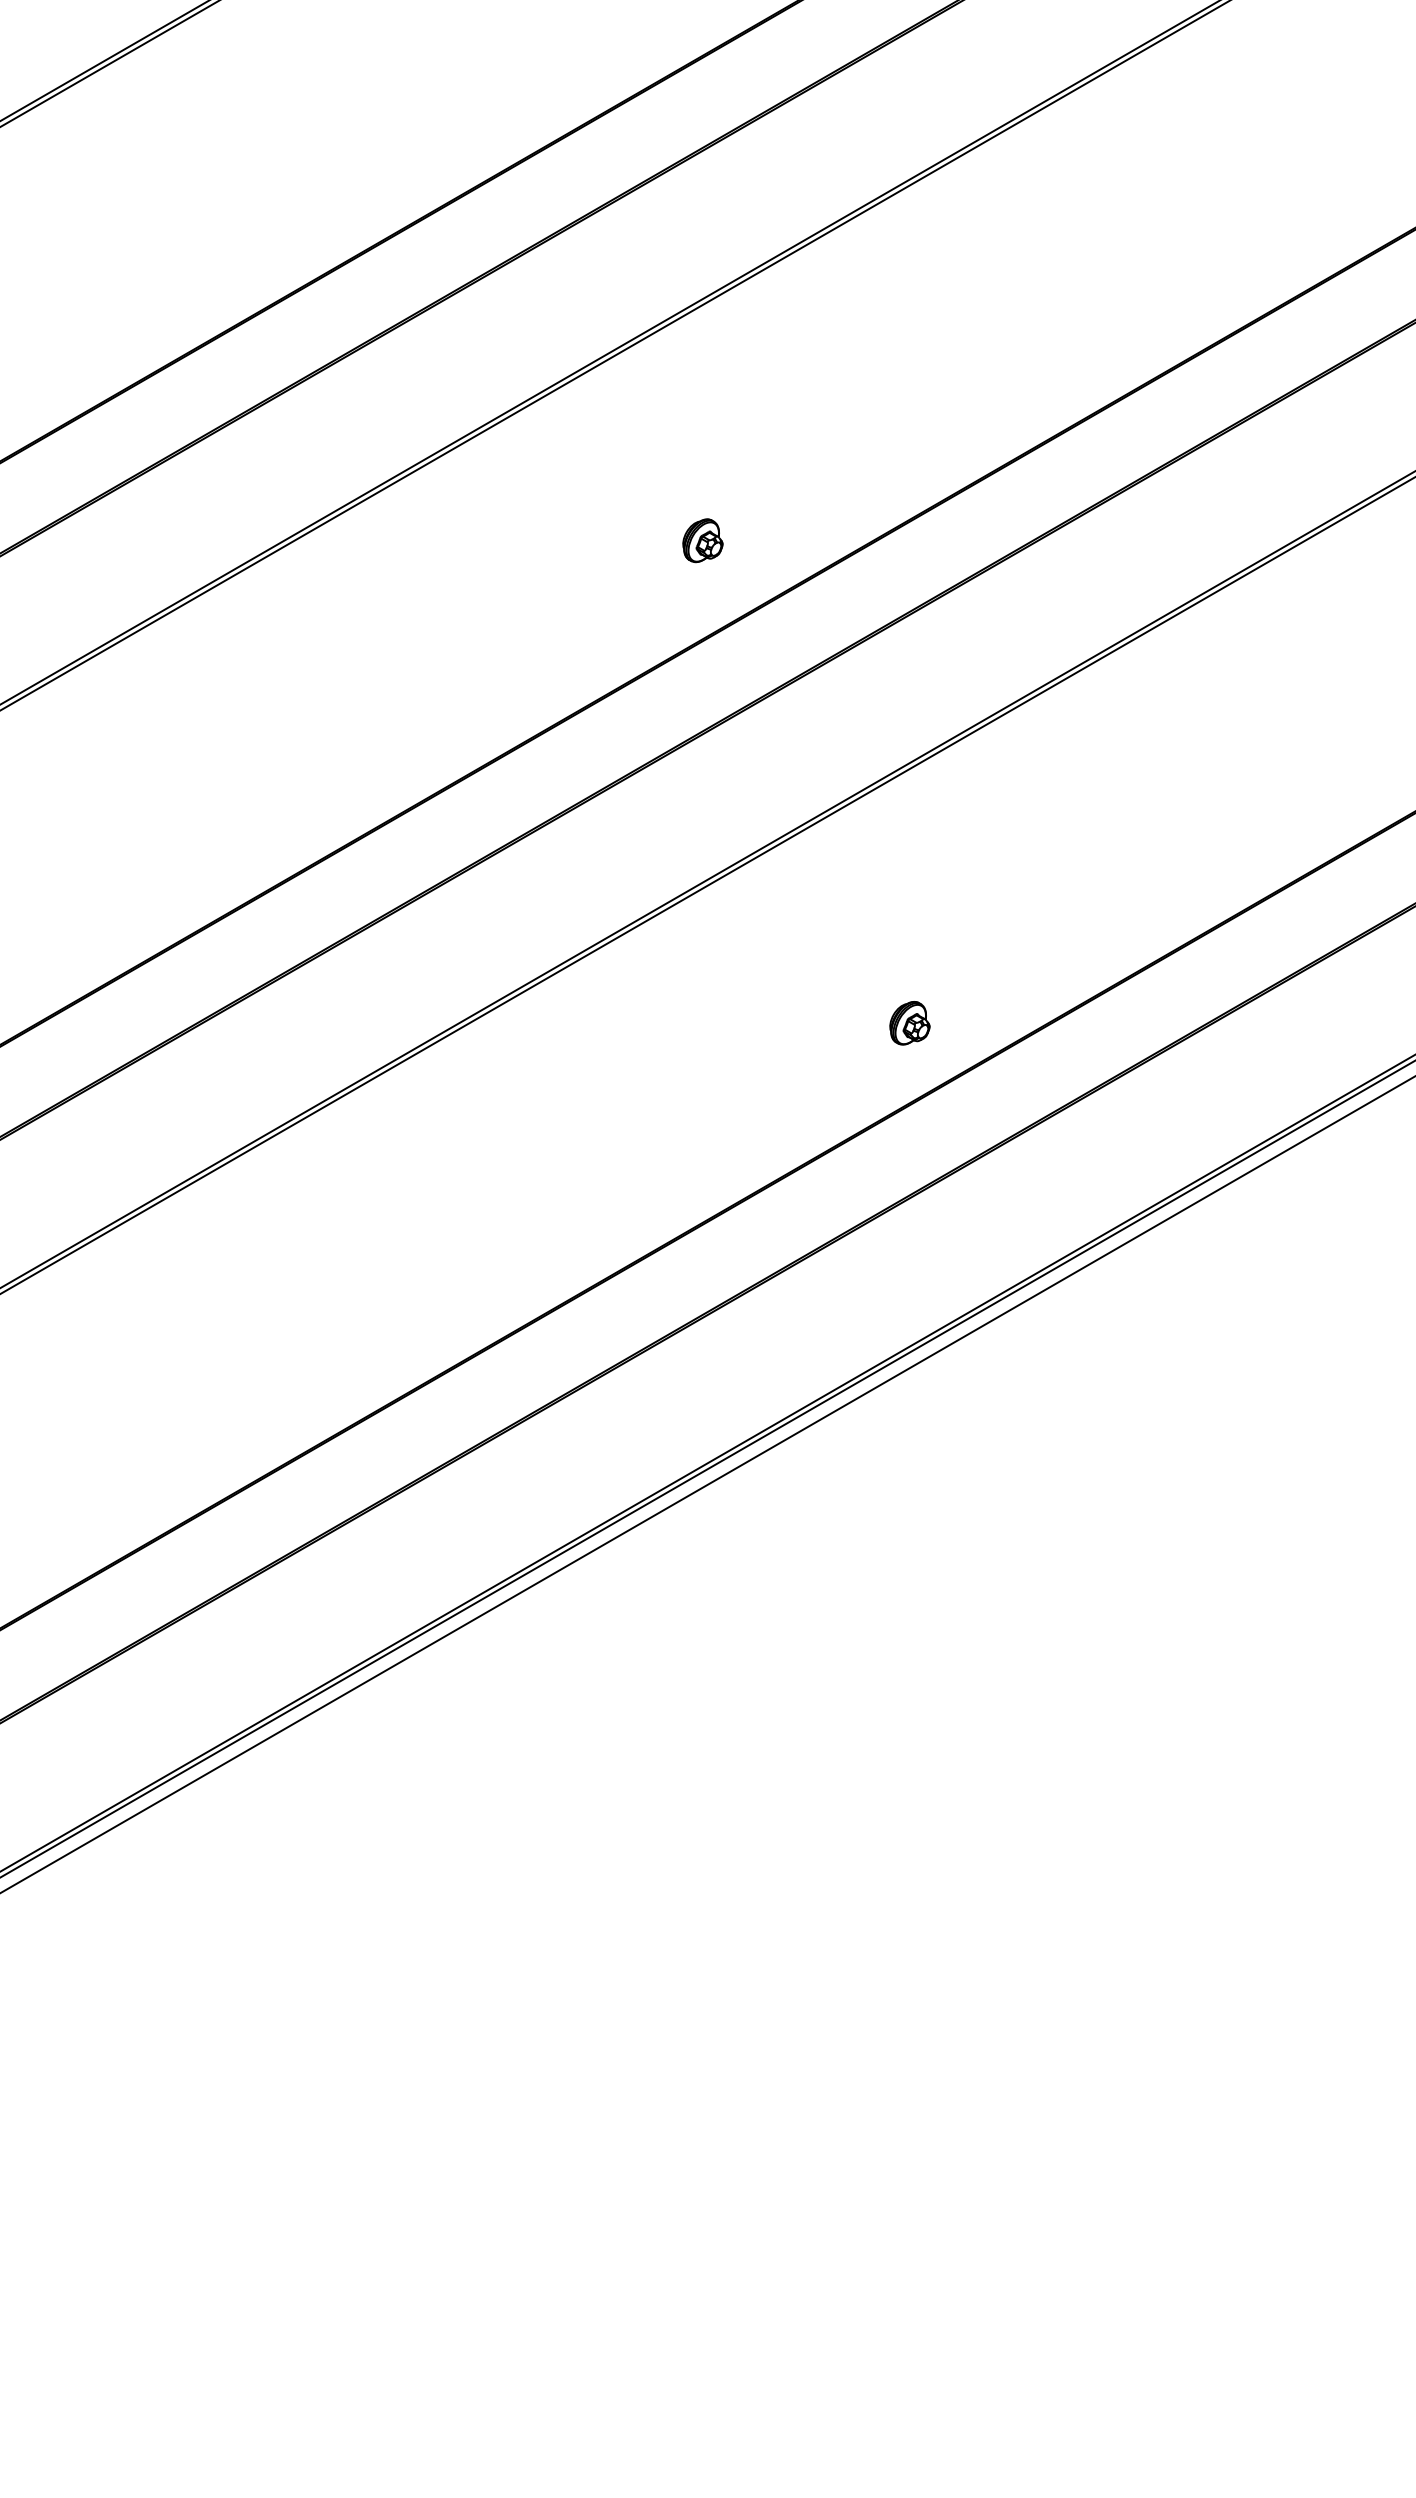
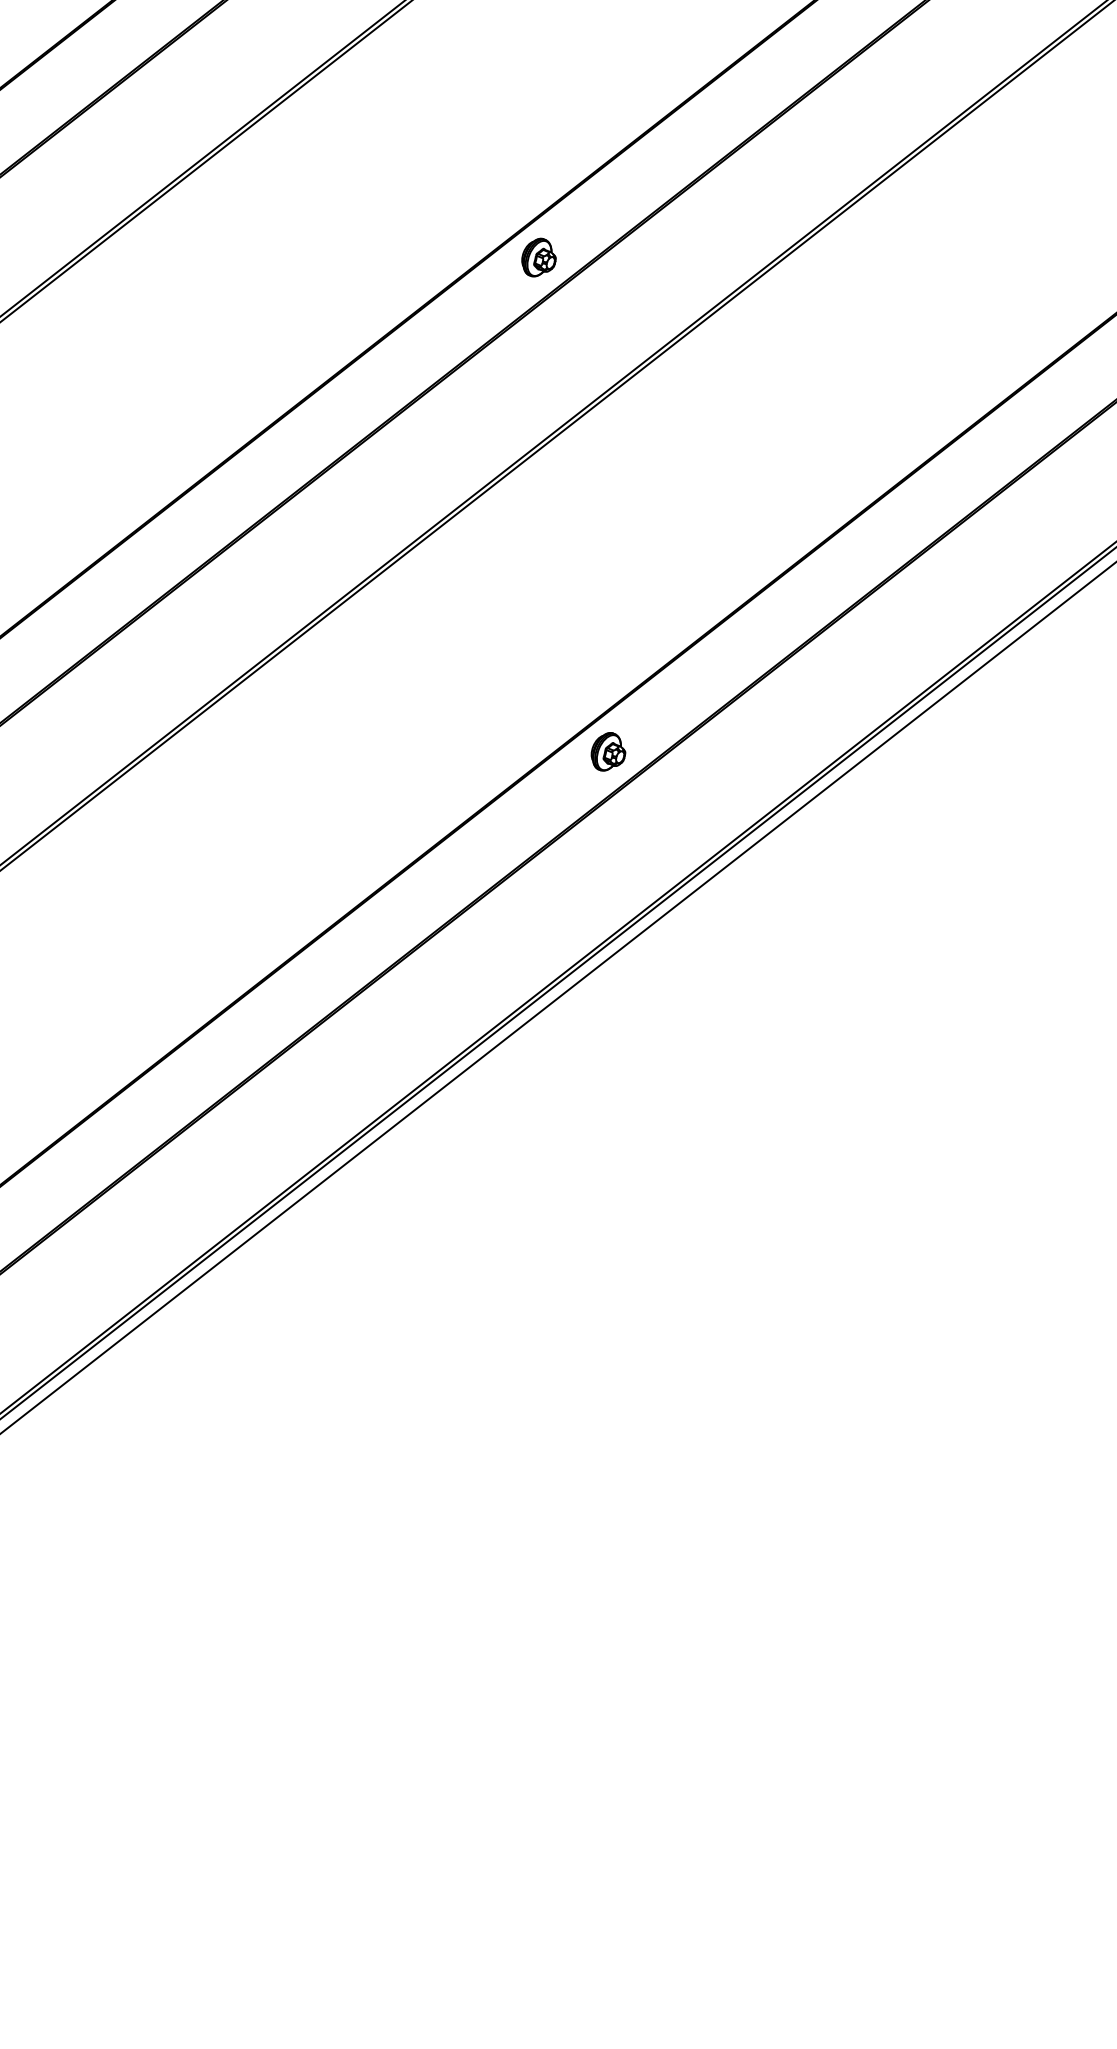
part: (702, 540) -> (538, 257), moved
part: (909, 1023) -> (607, 751), moved

